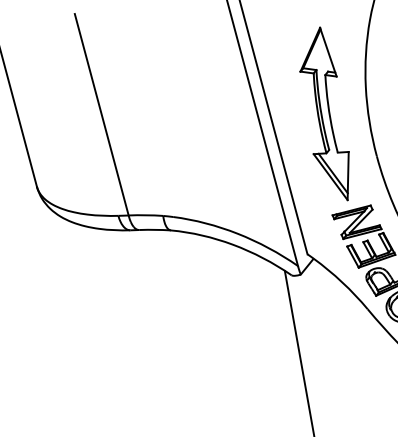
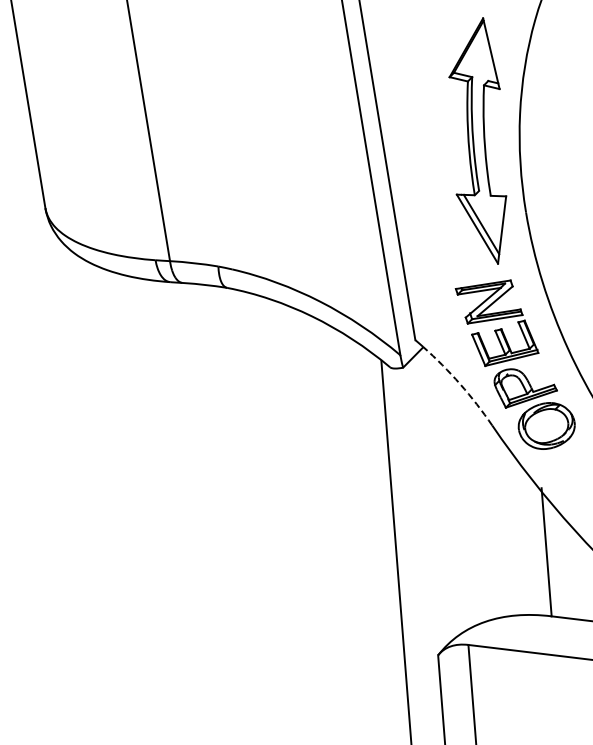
part: (324, 114) -> (477, 140), moved
arc: (342, 282) -> (460, 384), solid -> dashed

